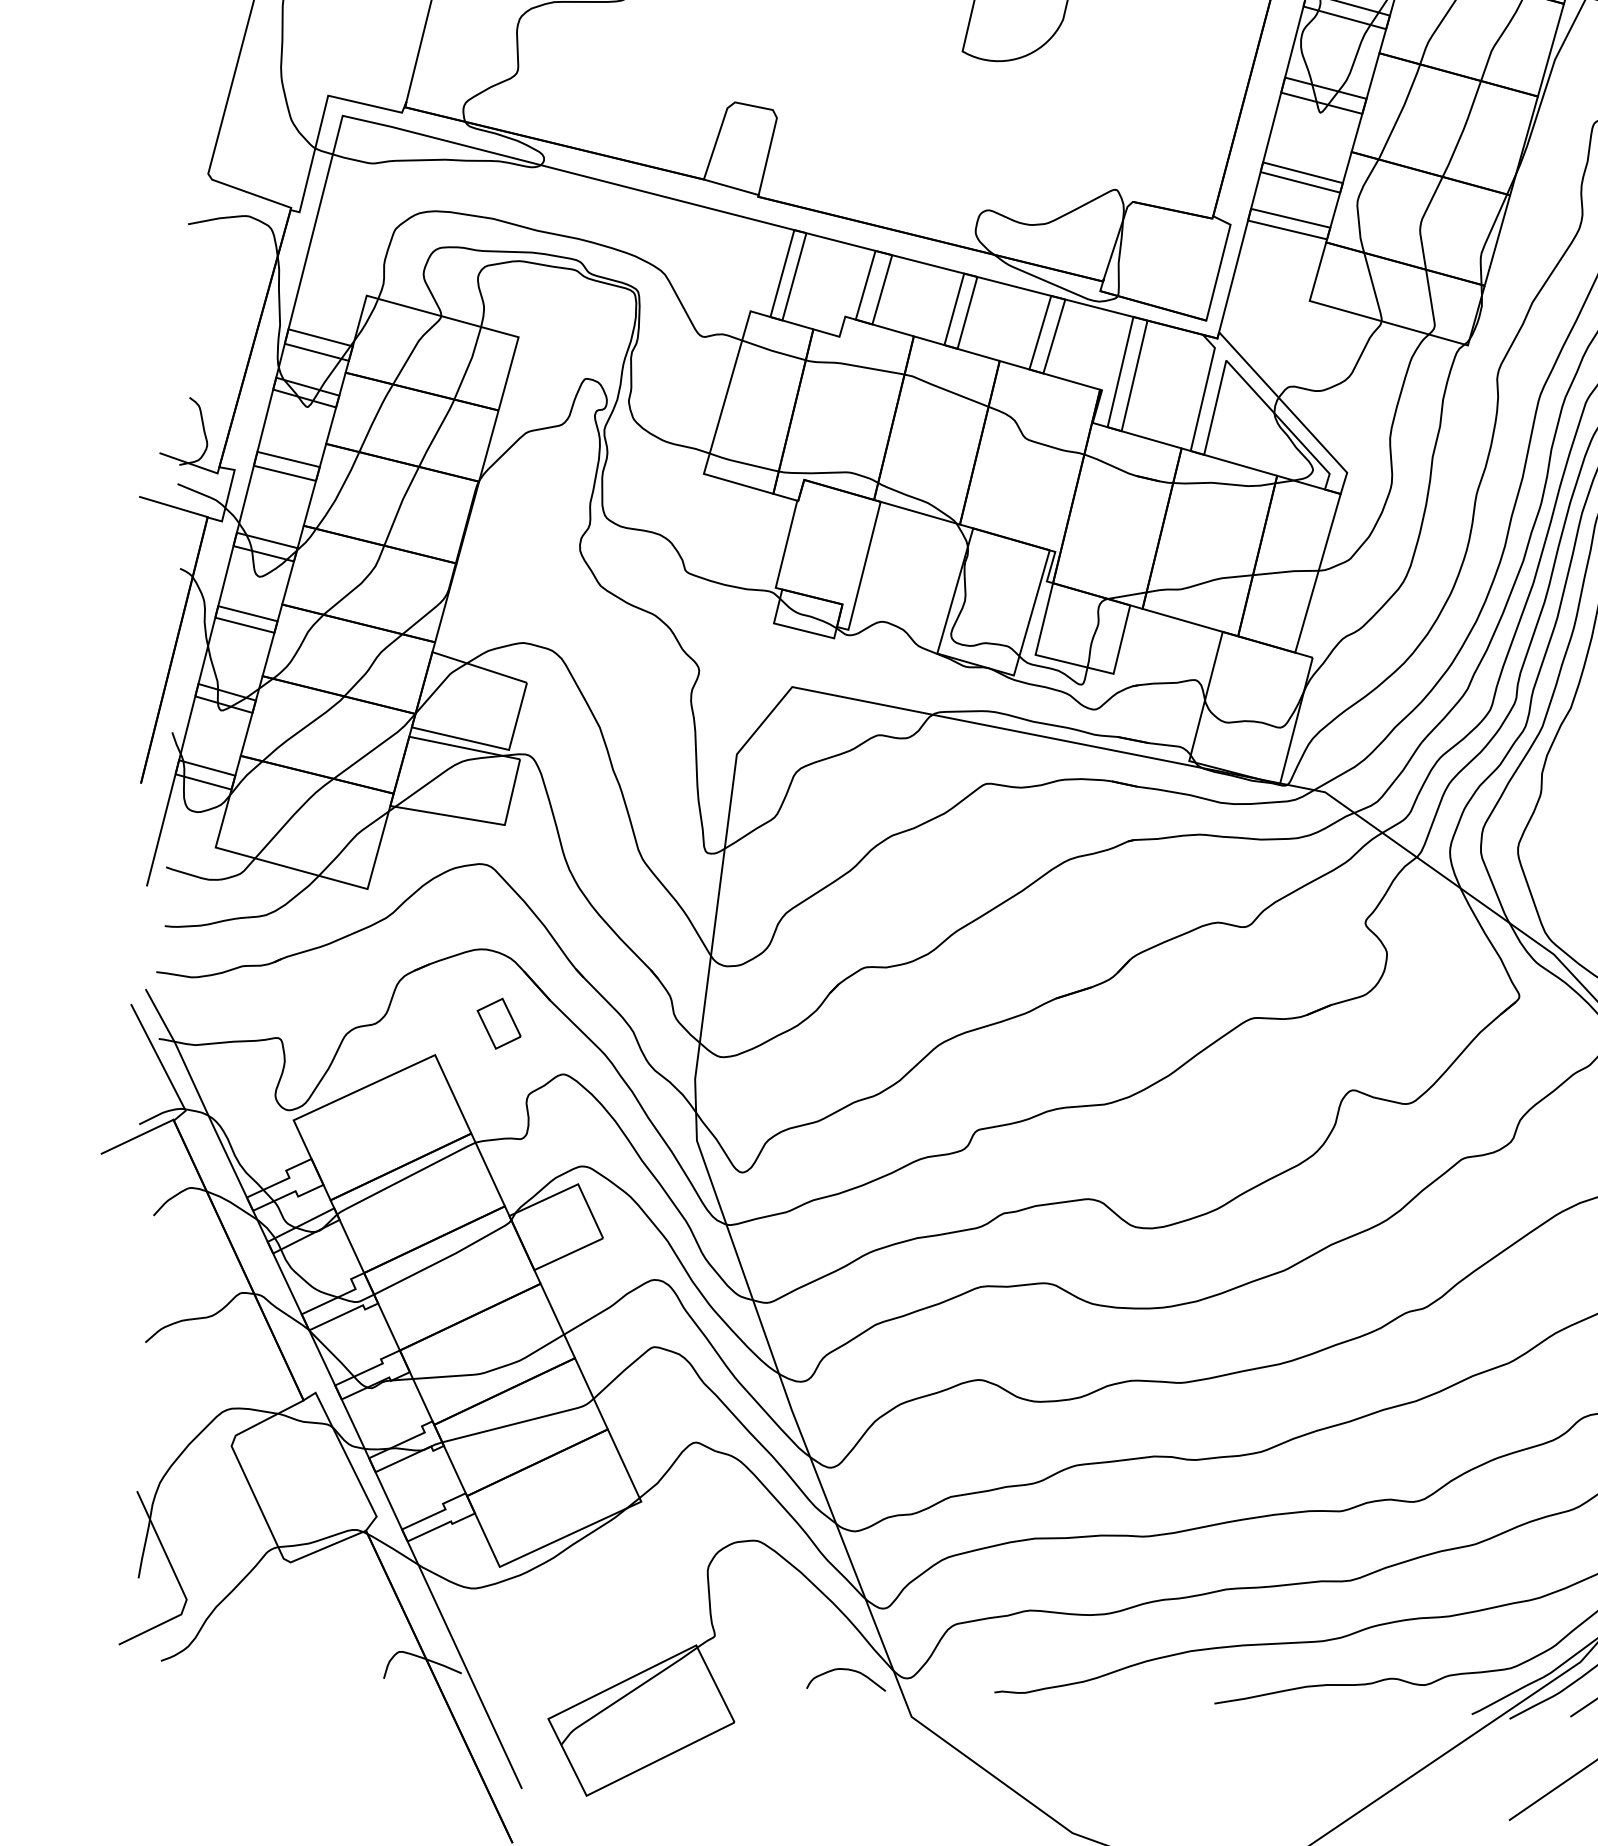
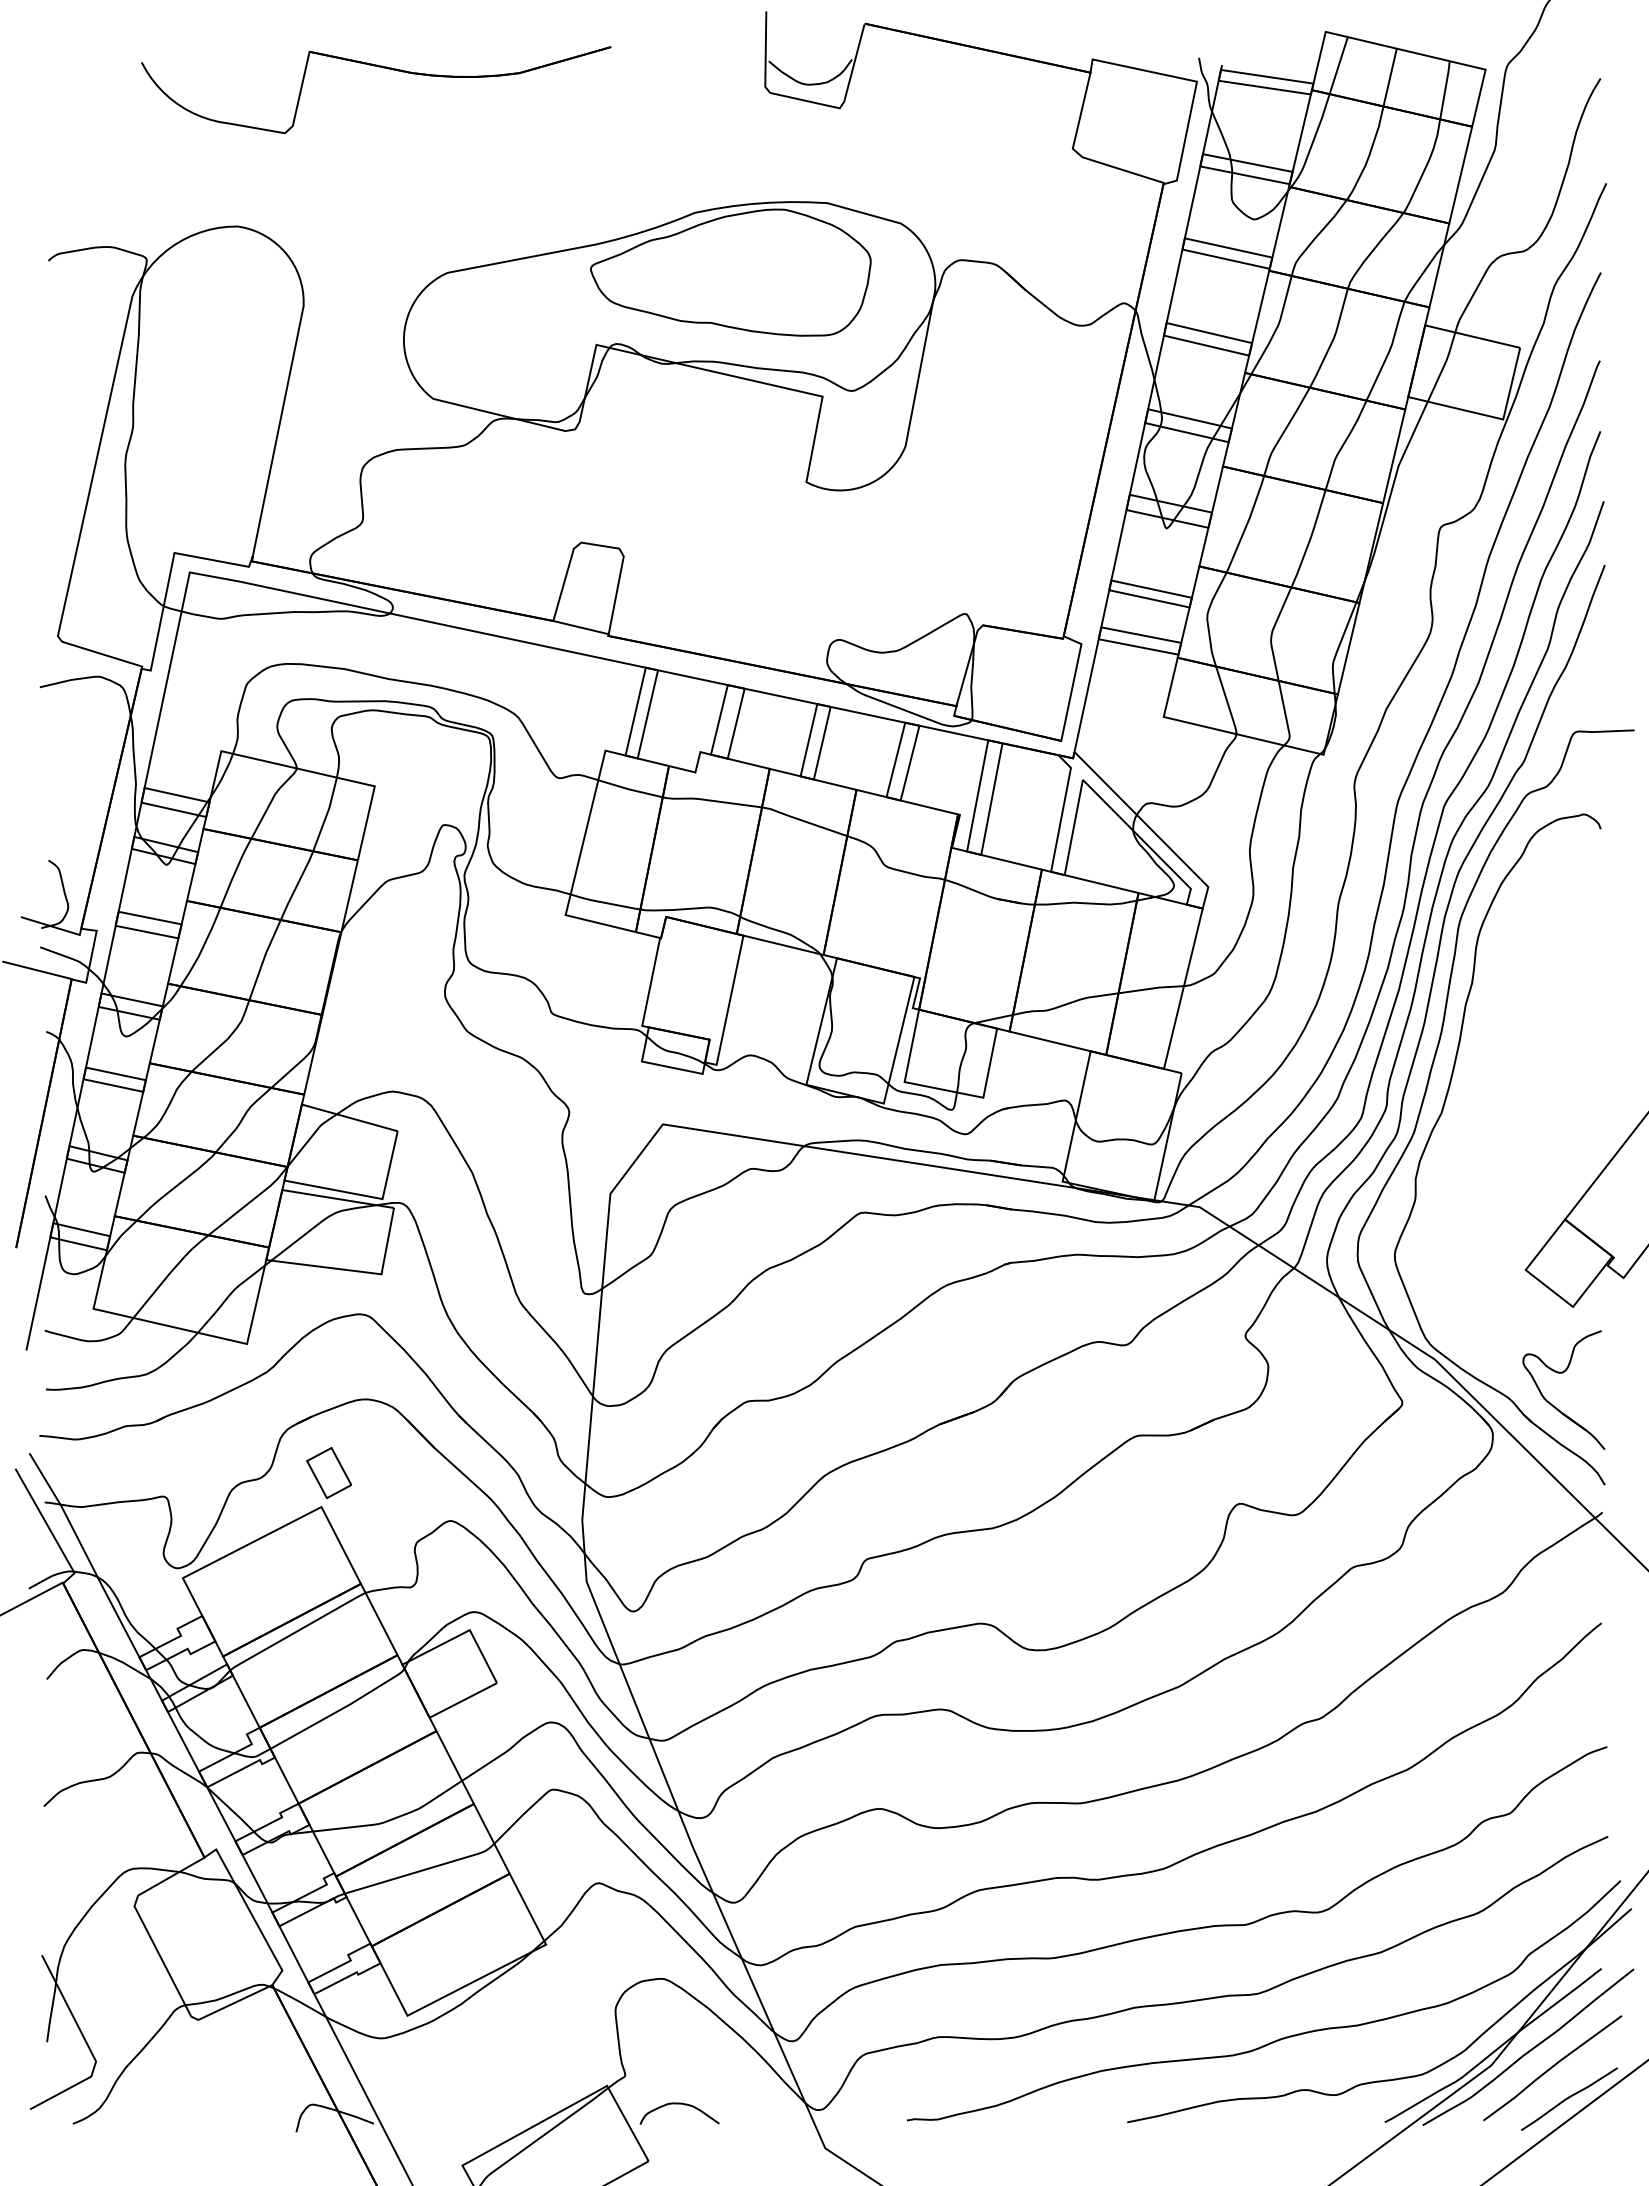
part: (498, 1024) -> (328, 1473), moved
curve: (846, 1670) -> (679, 2104), moved

